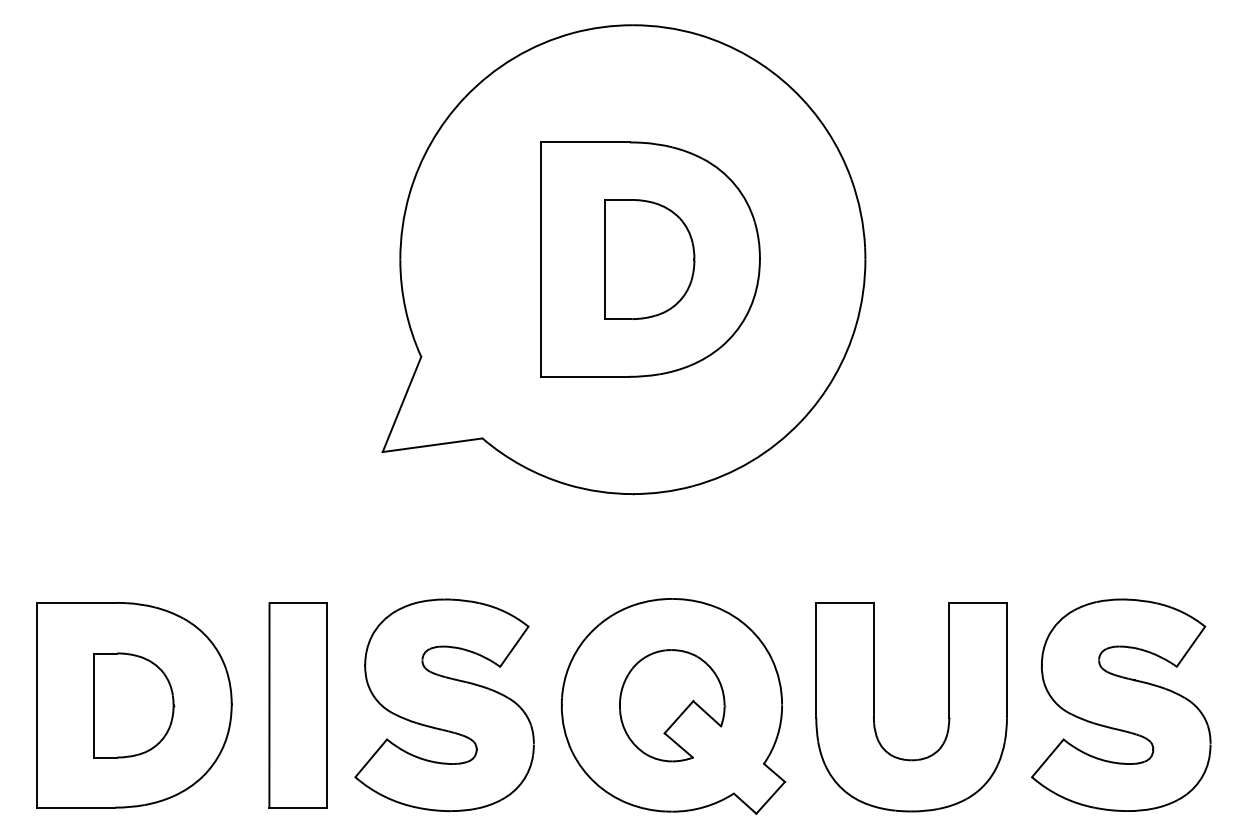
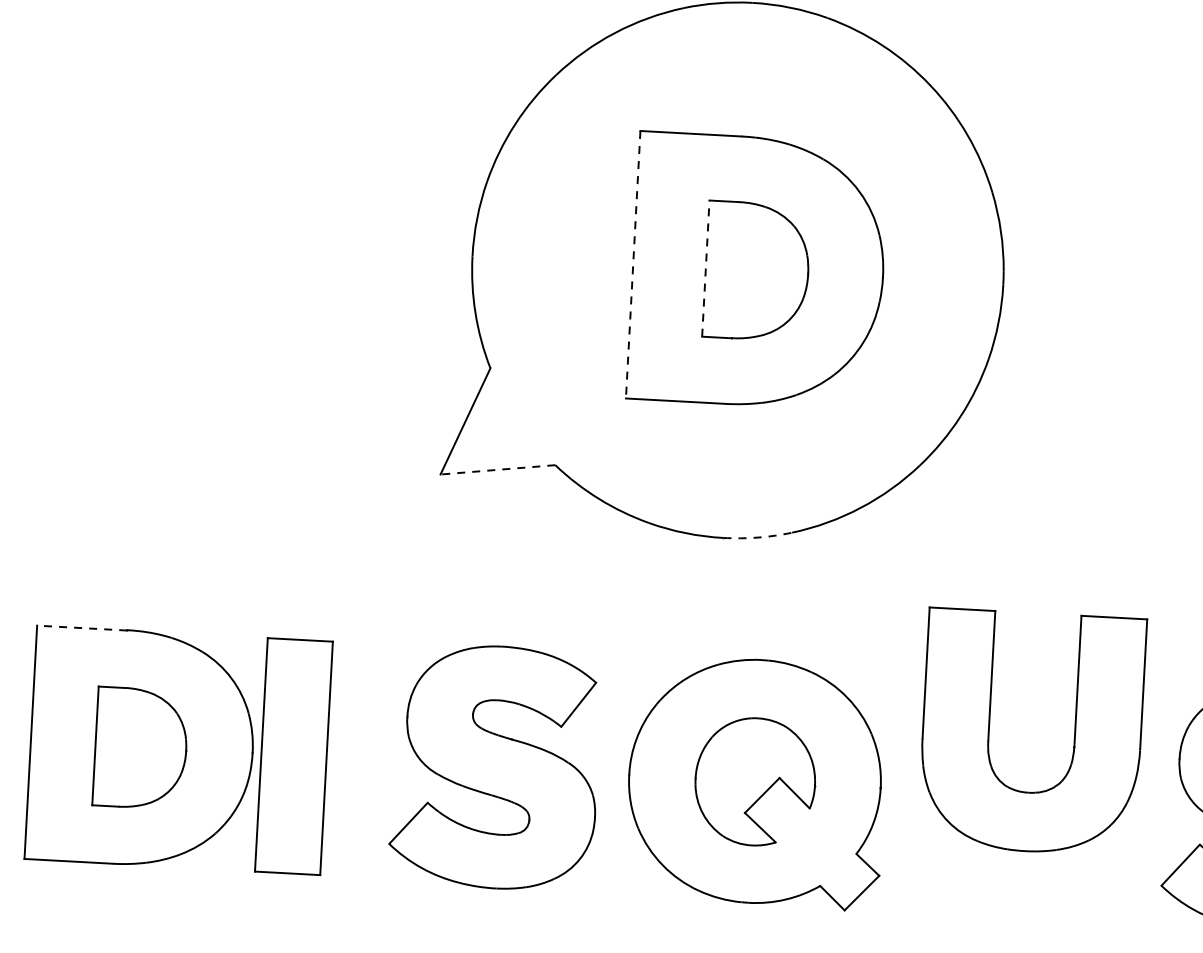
line: (604, 259) -> (705, 268), solid -> dashed
line: (541, 260) -> (633, 265), solid -> dashed
line: (432, 445) -> (497, 470), solid -> dashed
arc: (663, 492) -> (758, 538), solid -> dashed
line: (76, 603) -> (81, 628), solid -> dashed
part: (297, 705) -> (293, 756), moved
part: (874, 707) -> (989, 730), moved

